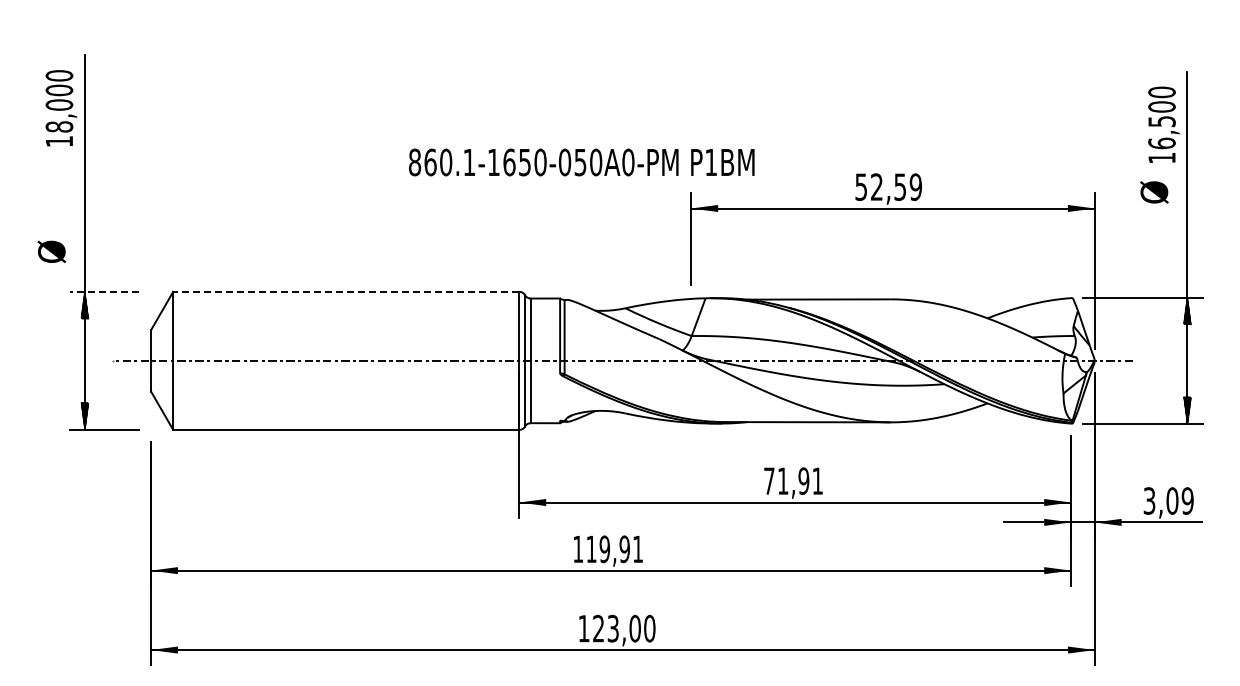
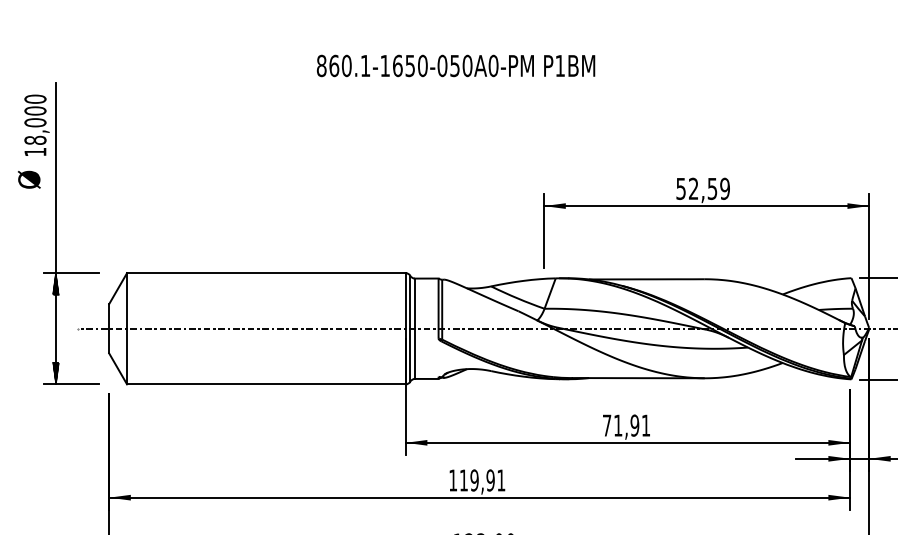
text: (581, 162) -> (455, 65), moved
text: (51, 251) -> (29, 179), moved
line: (104, 291) -> (71, 272), dashed -> solid
line: (345, 291) -> (265, 272), dashed -> solid

